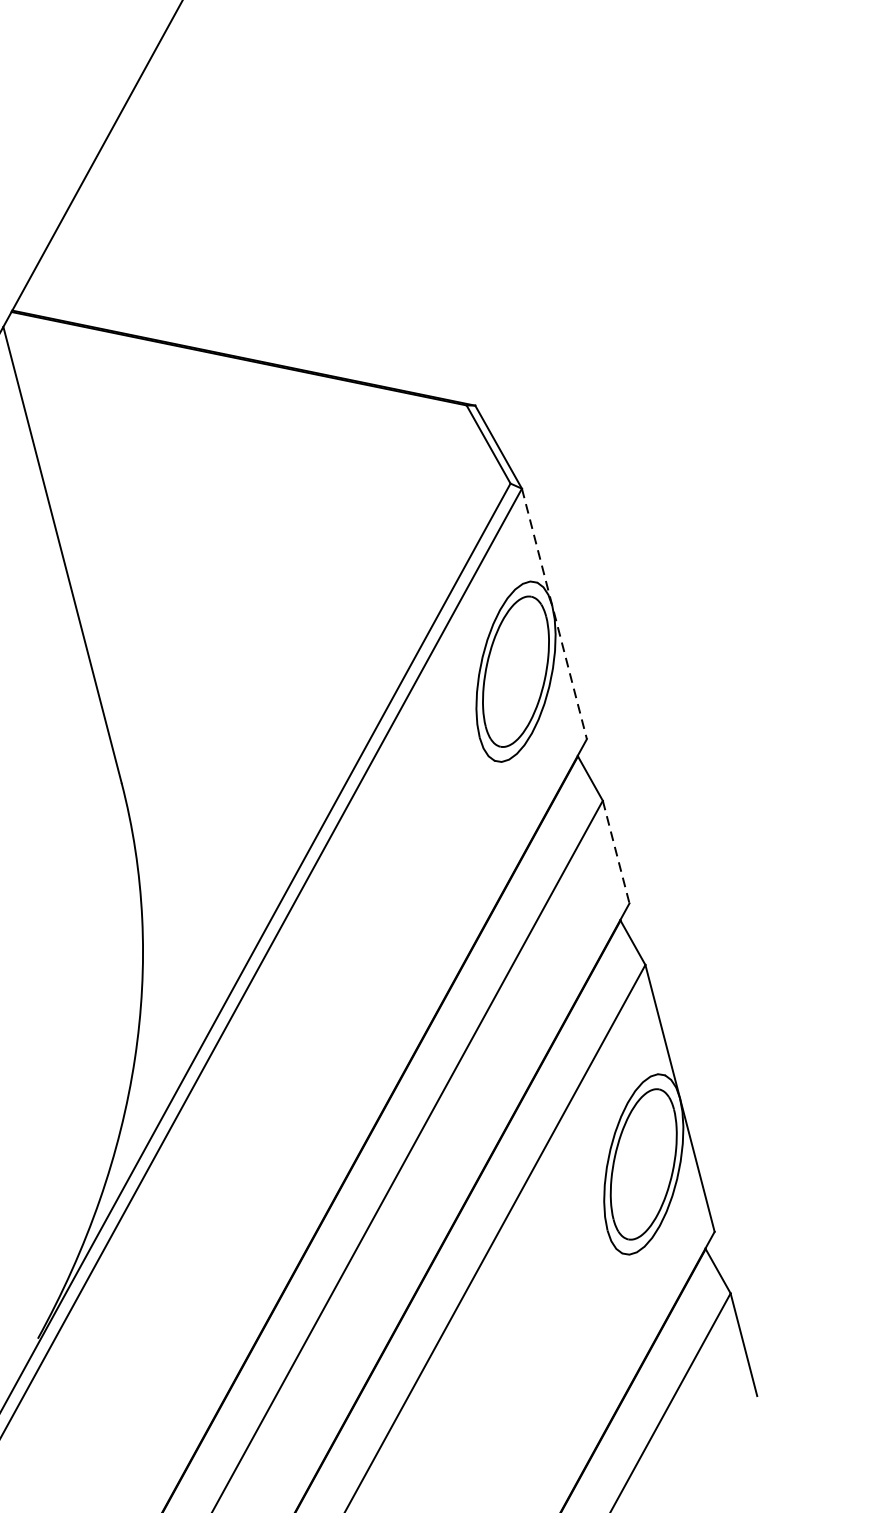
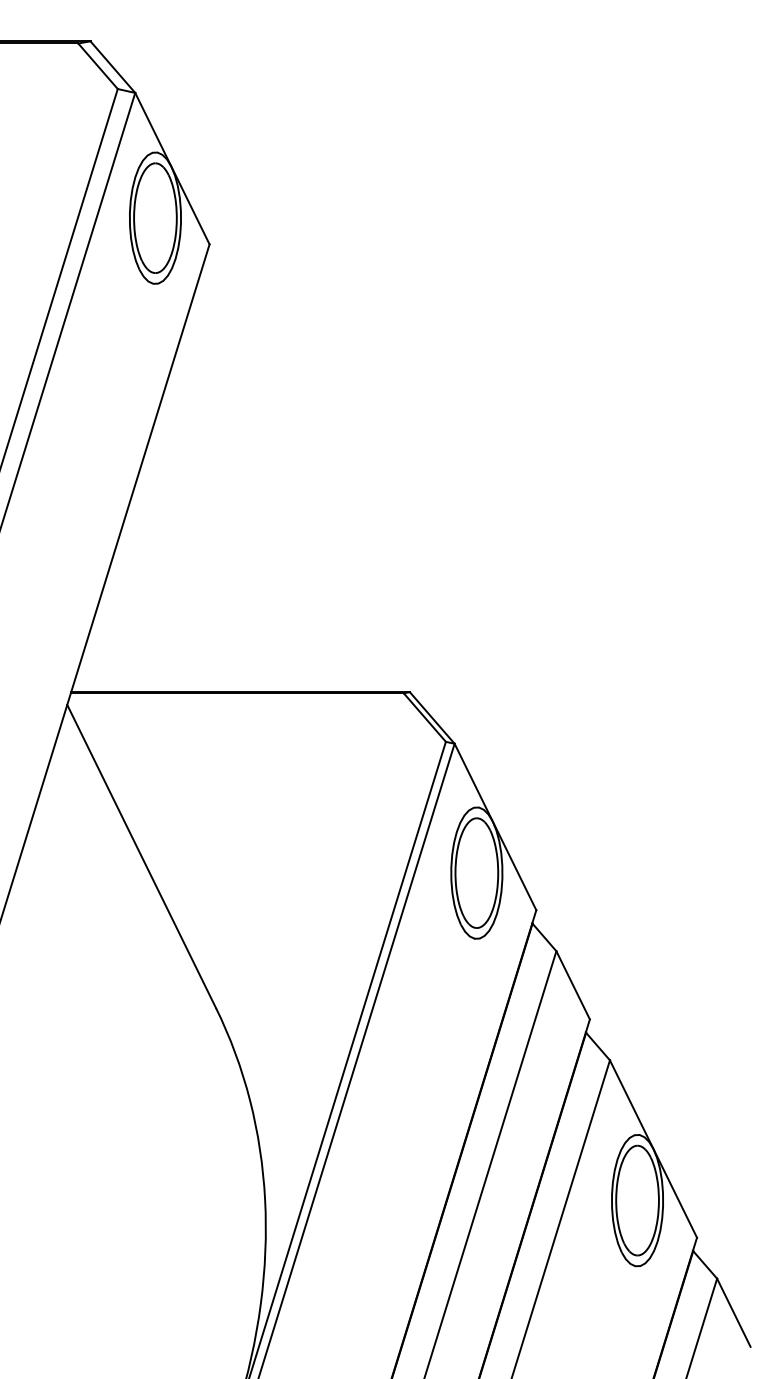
line: (554, 614) -> (495, 827), dashed -> solid
line: (616, 852) -> (573, 985), dashed -> solid

